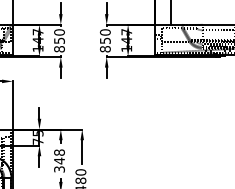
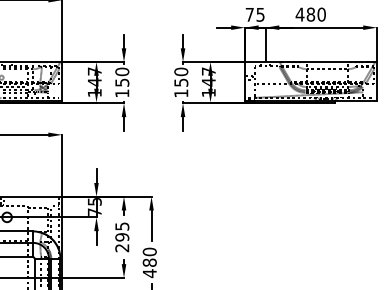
text: (59, 49) -> (122, 93), 850 -> 150
text: (105, 49) -> (181, 93), 850 -> 150
text: (59, 161) -> (122, 237), 348 -> 295

